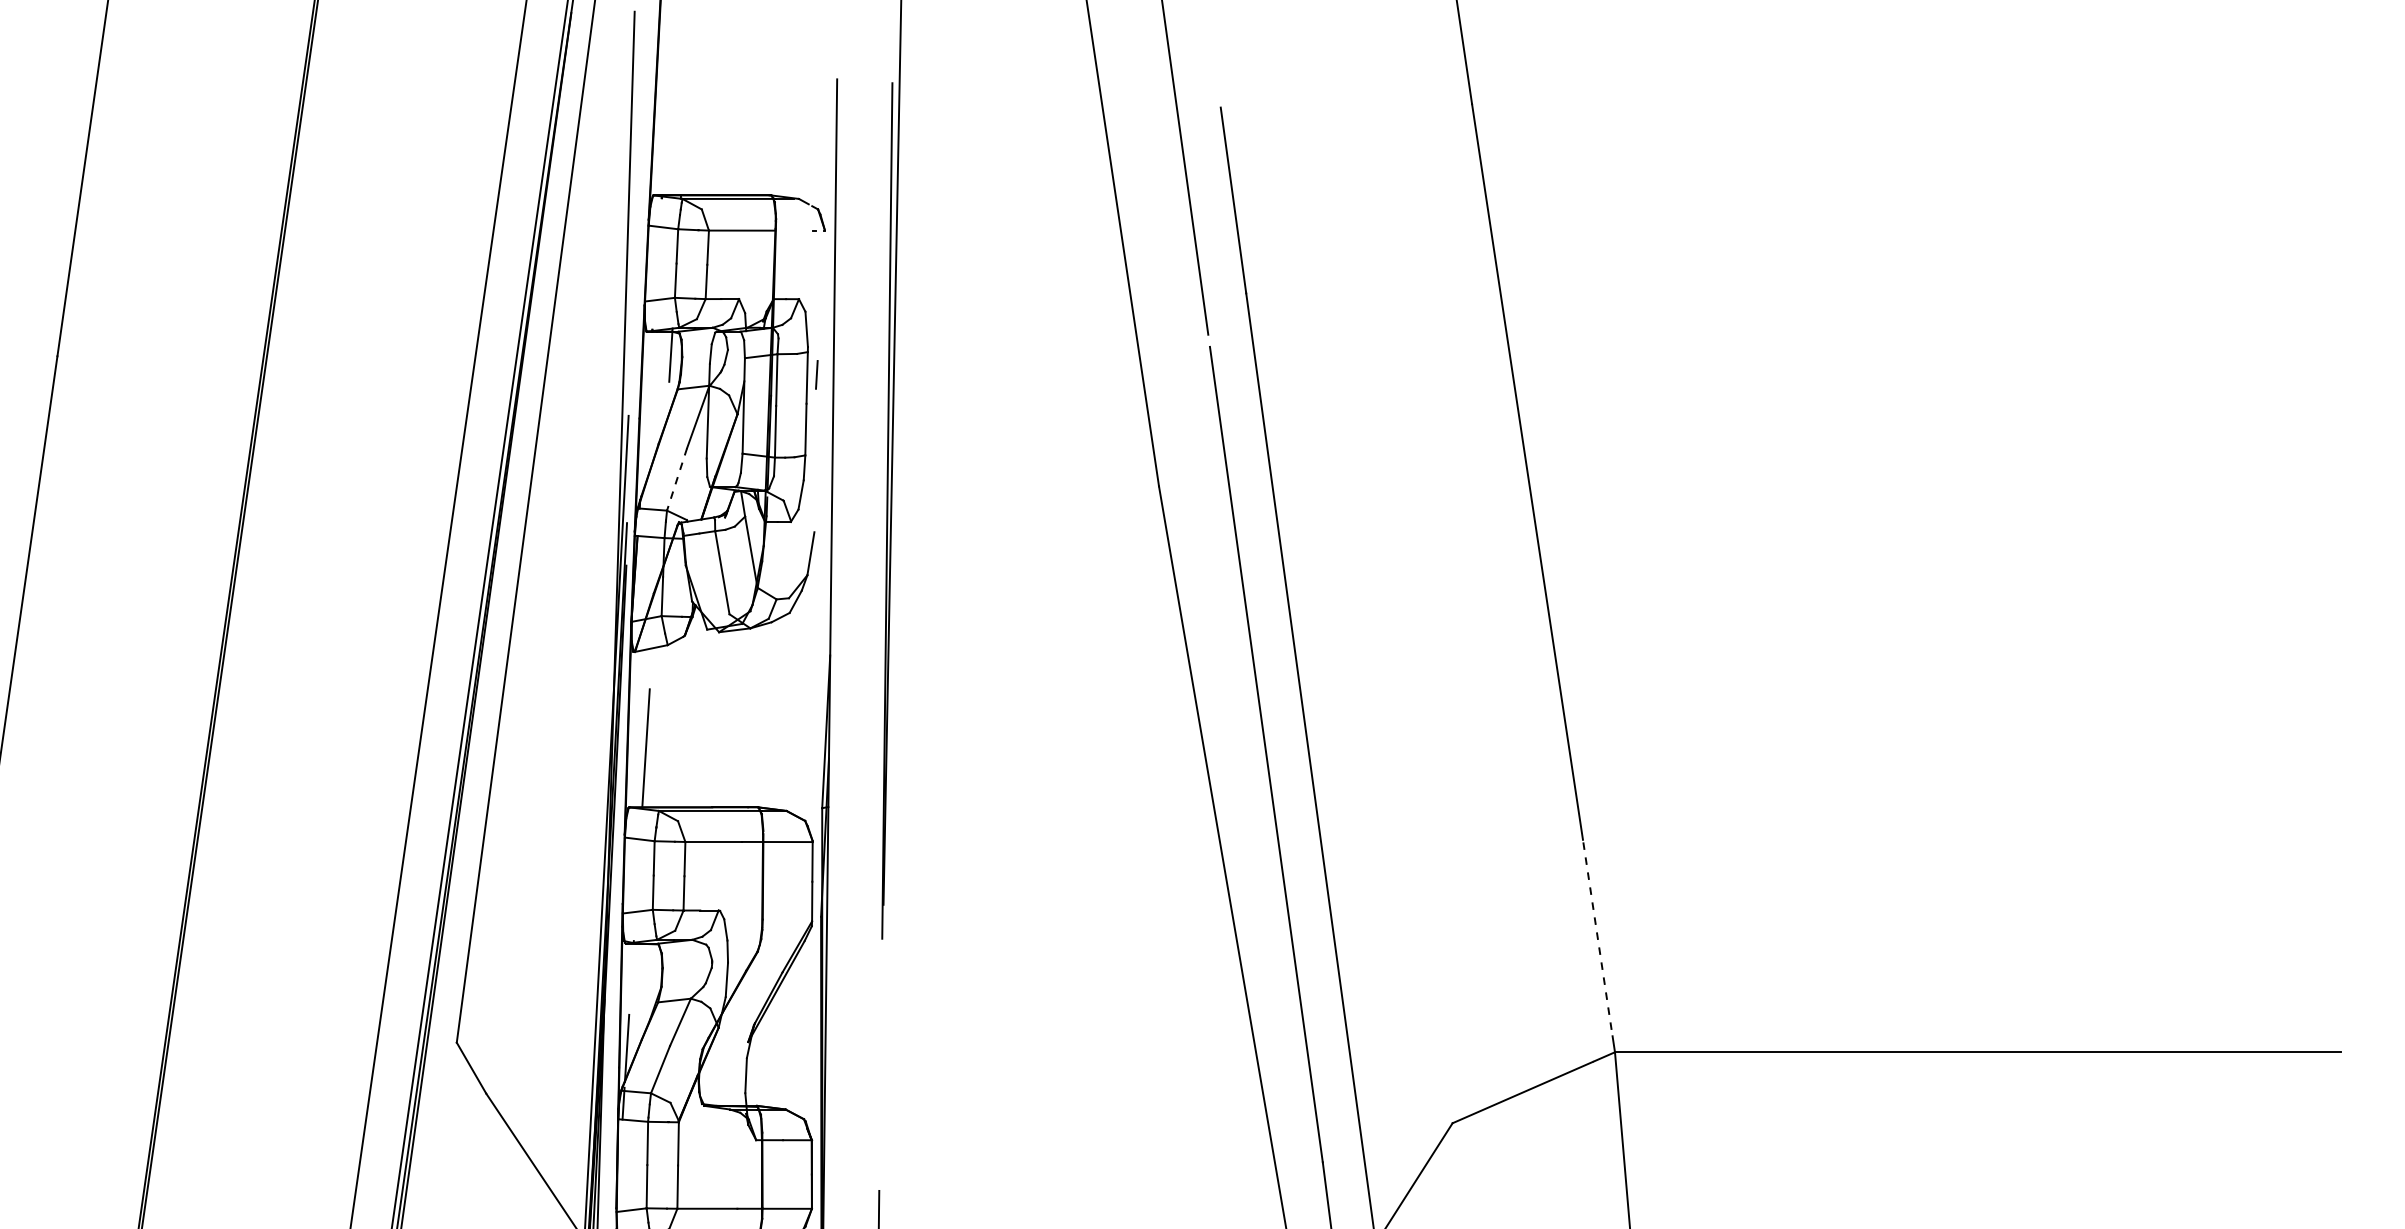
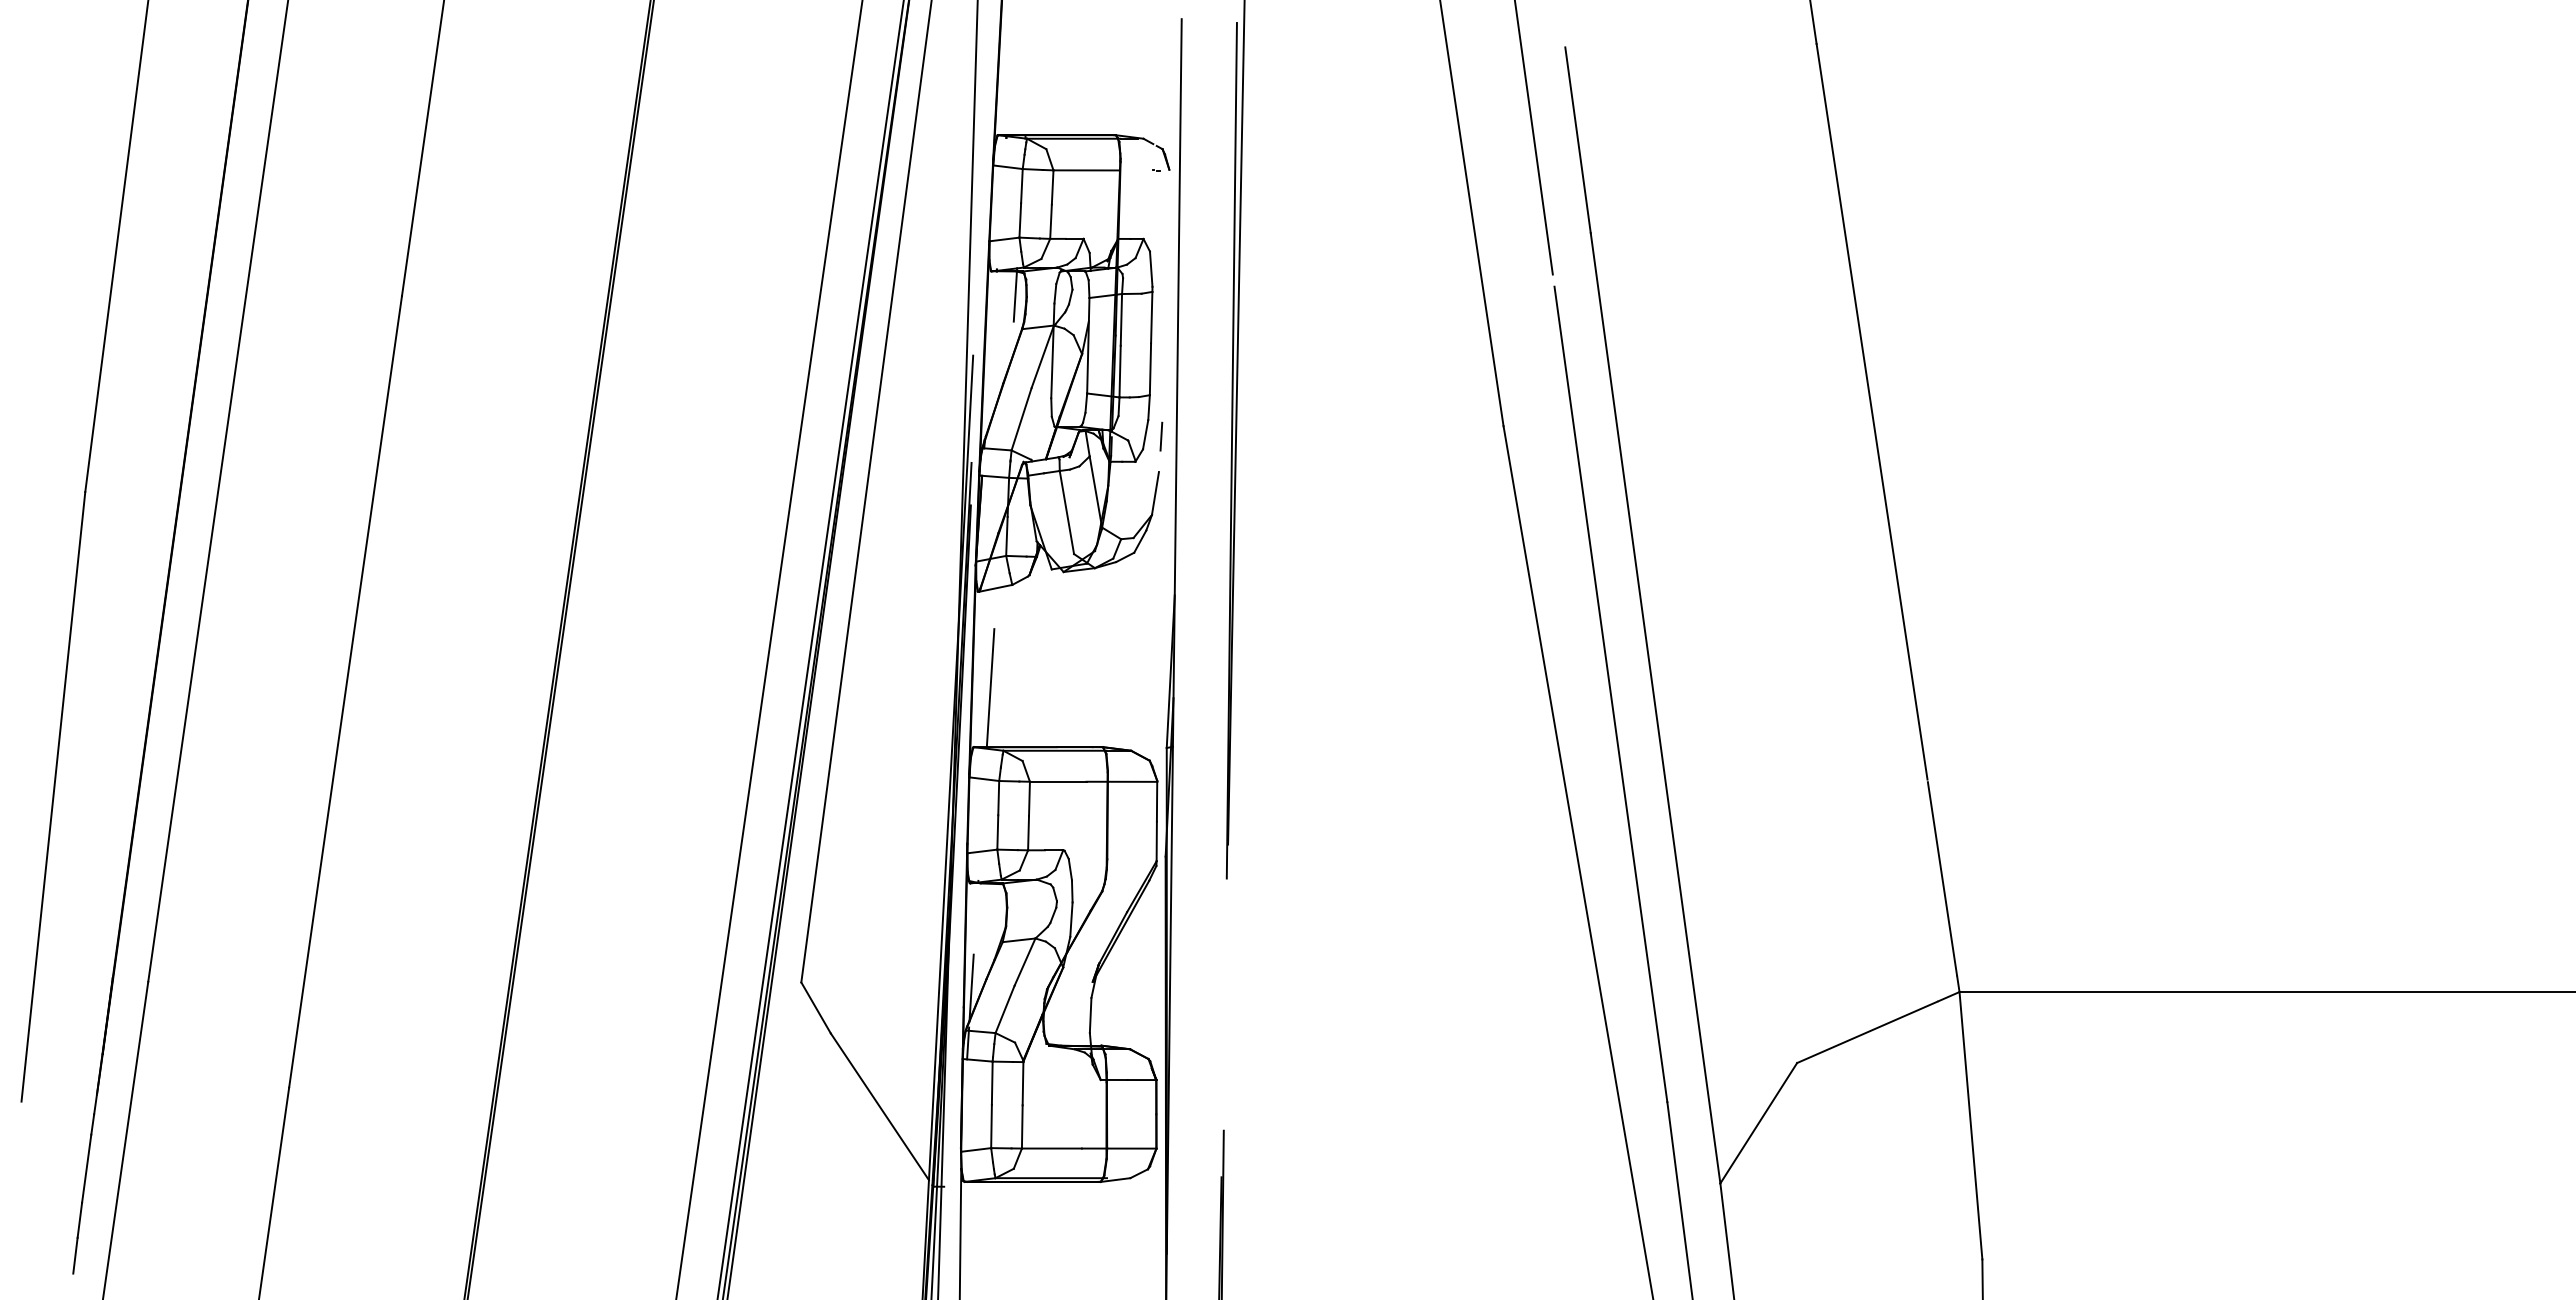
line: (816, 374) -> (1161, 436), moved
line: (676, 479) -> (1021, 419), dashed -> solid
line: (1597, 938) -> (1942, 878), dashed -> solid

